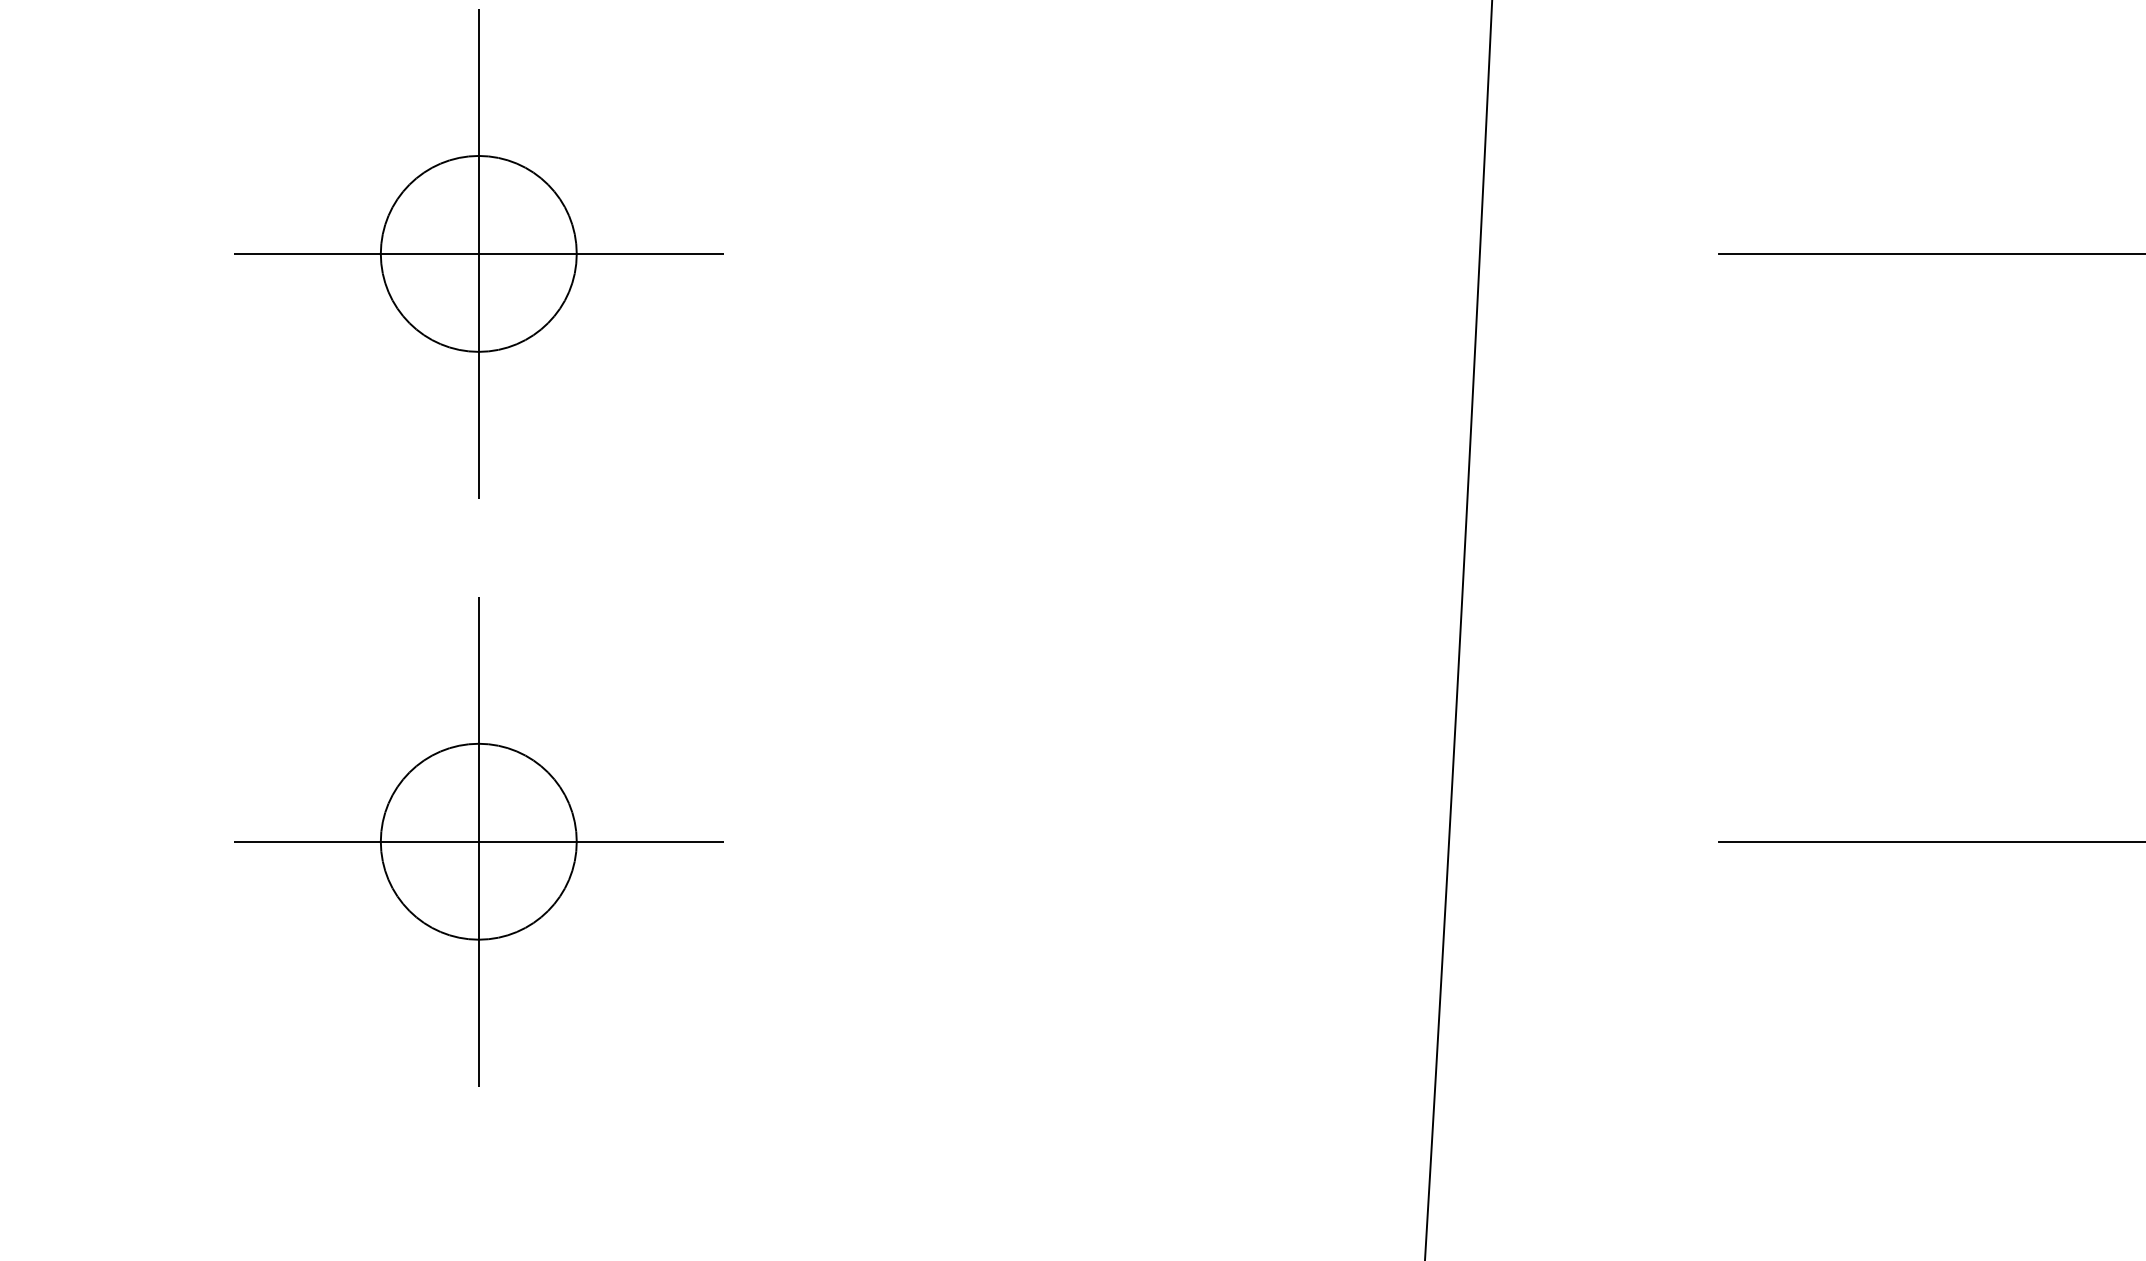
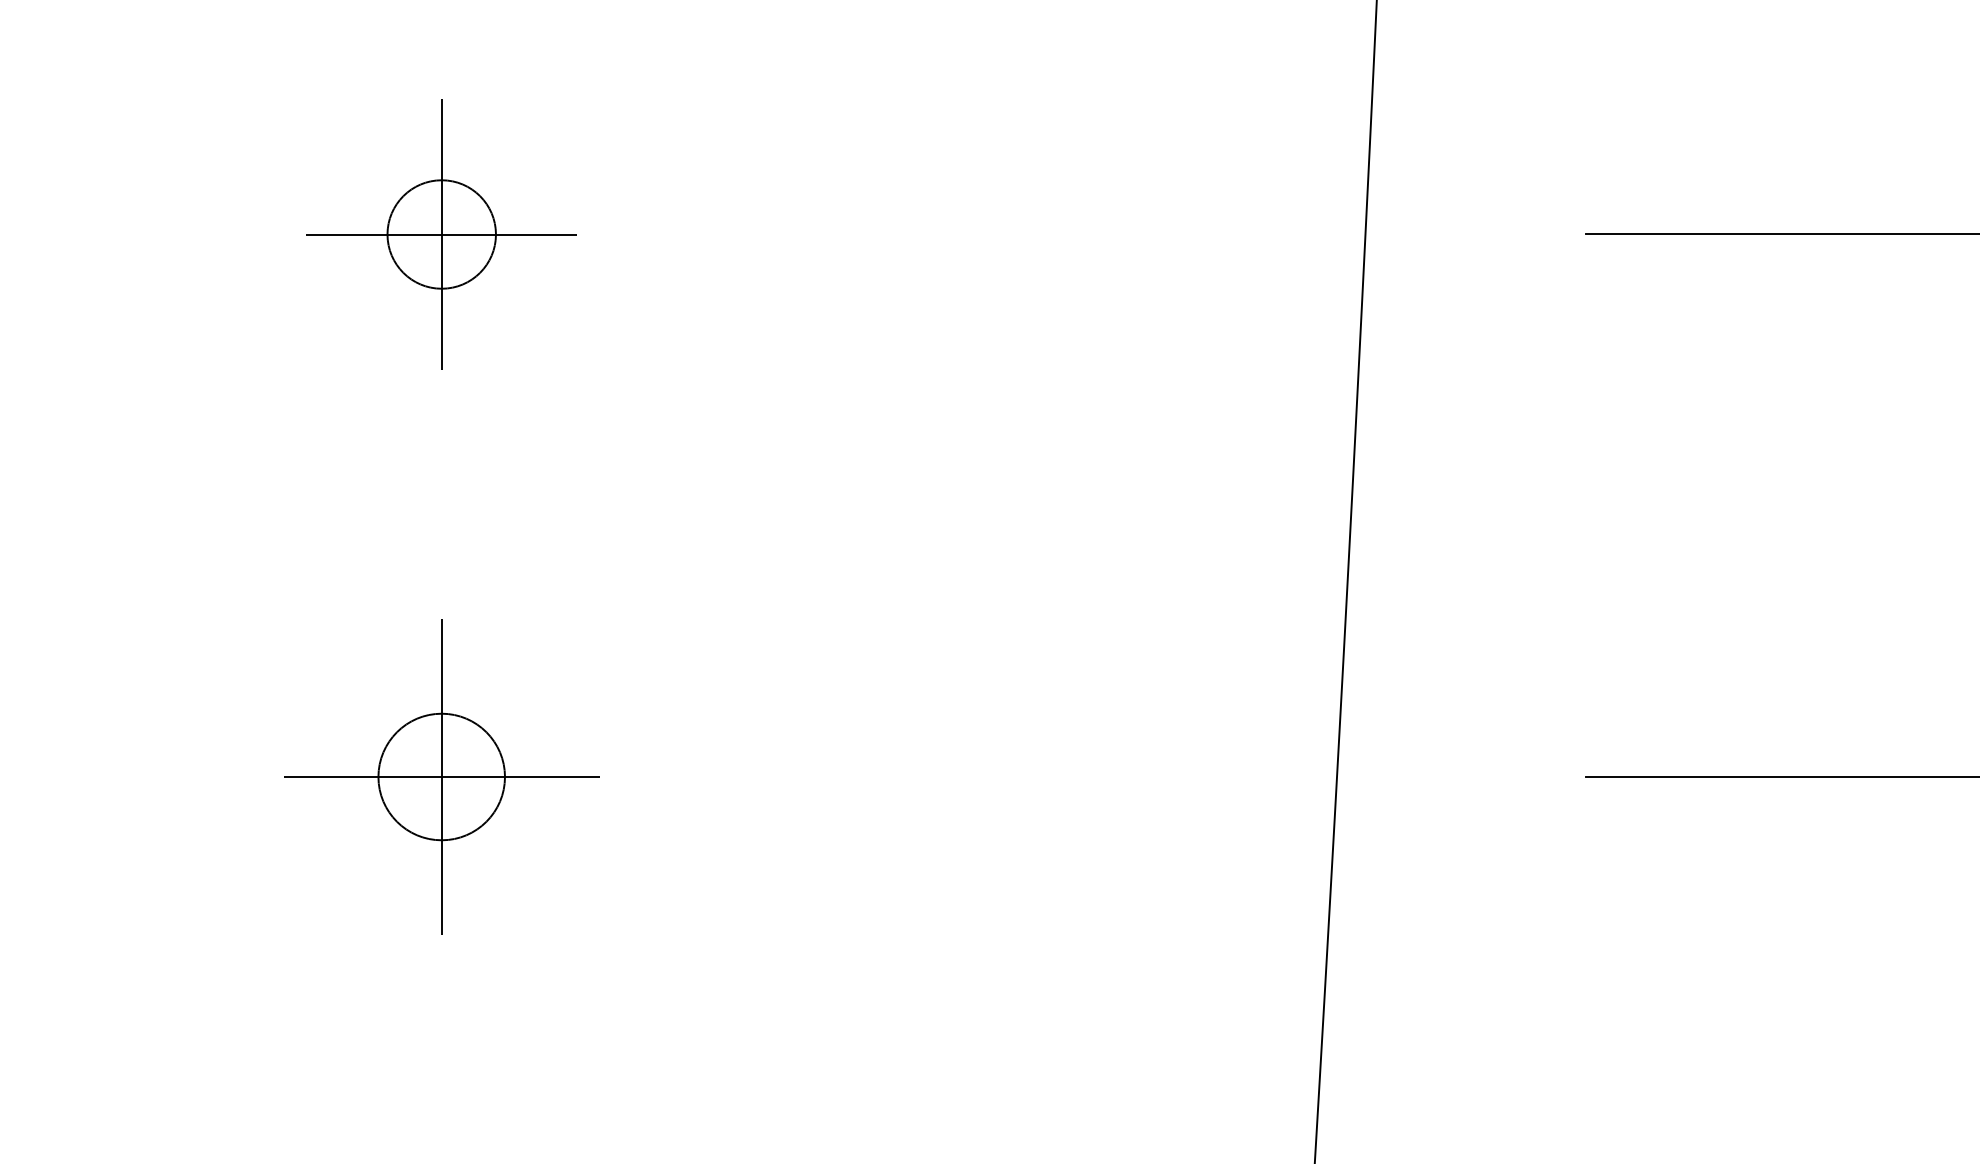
part: (478, 253) -> (441, 234), size x0.6
part: (478, 841) -> (441, 776), size x0.7

